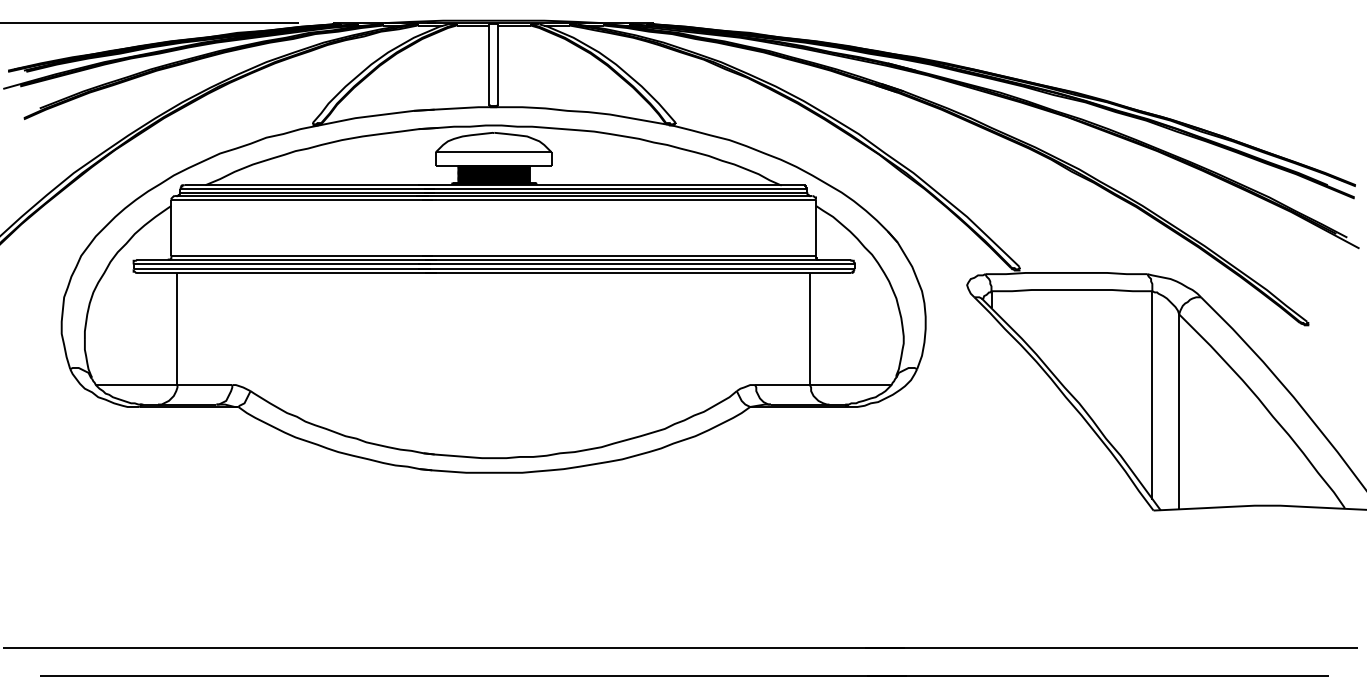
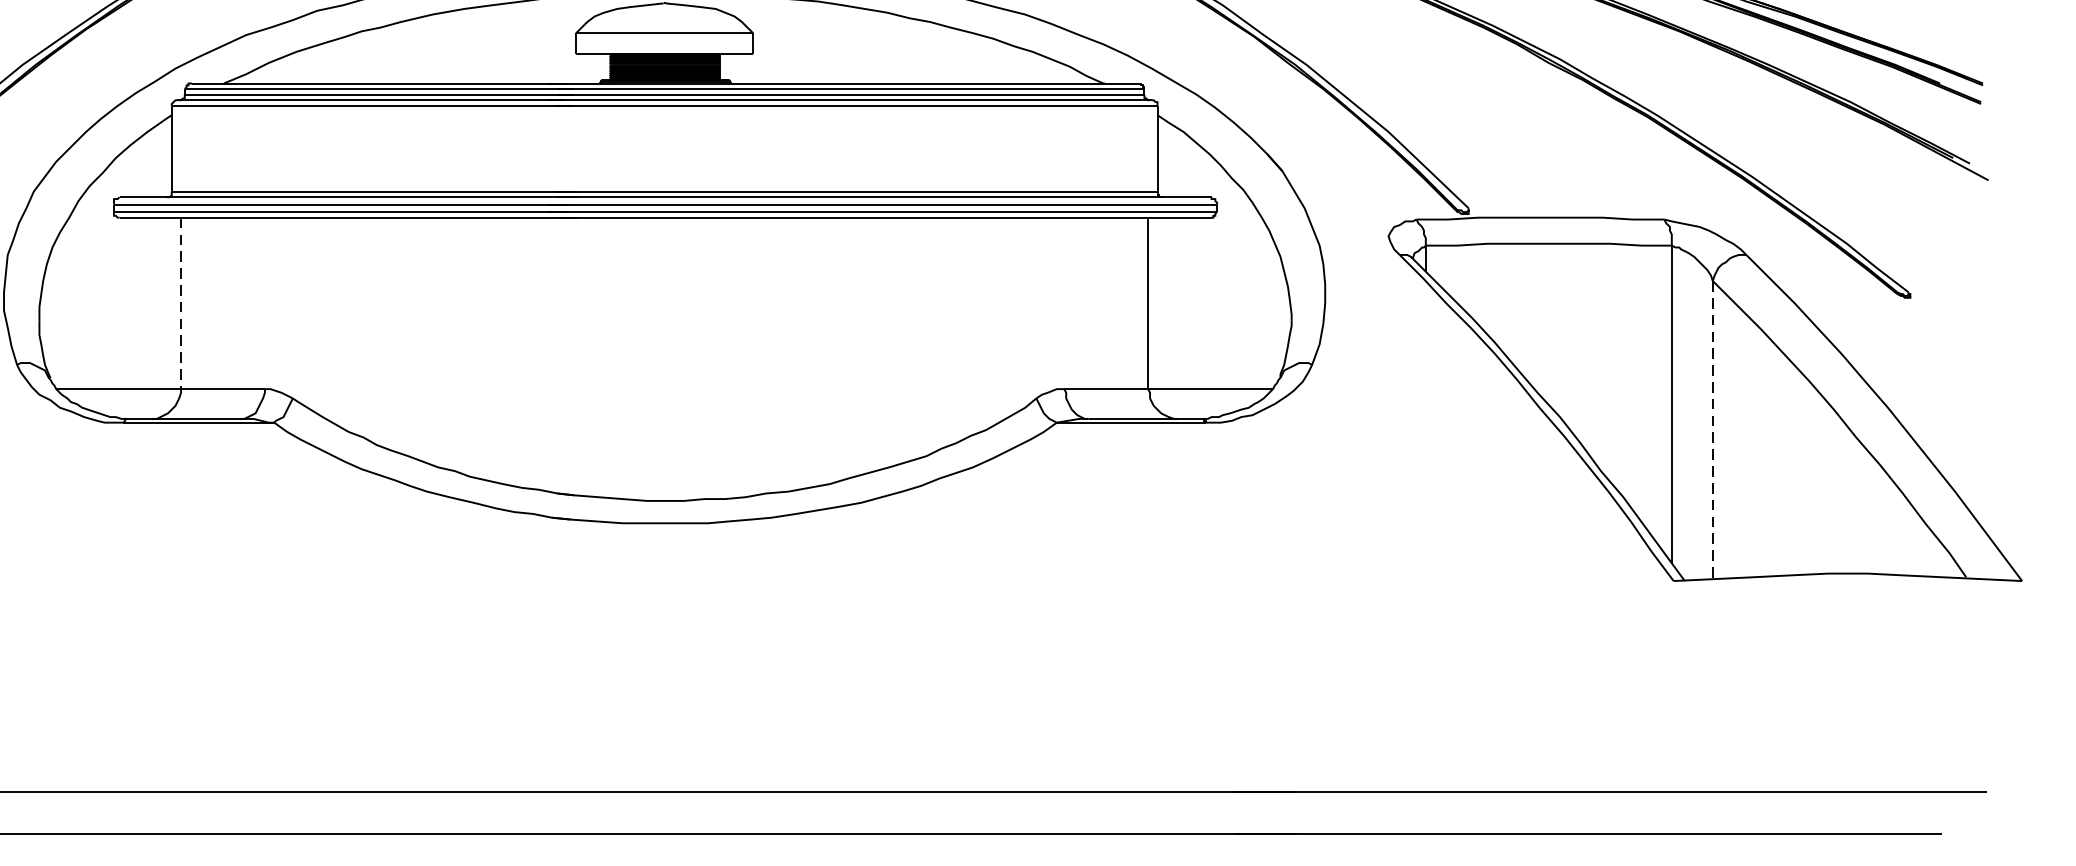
line: (177, 329) -> (181, 304), solid -> dashed
line: (1179, 412) -> (1713, 431), solid -> dashed

